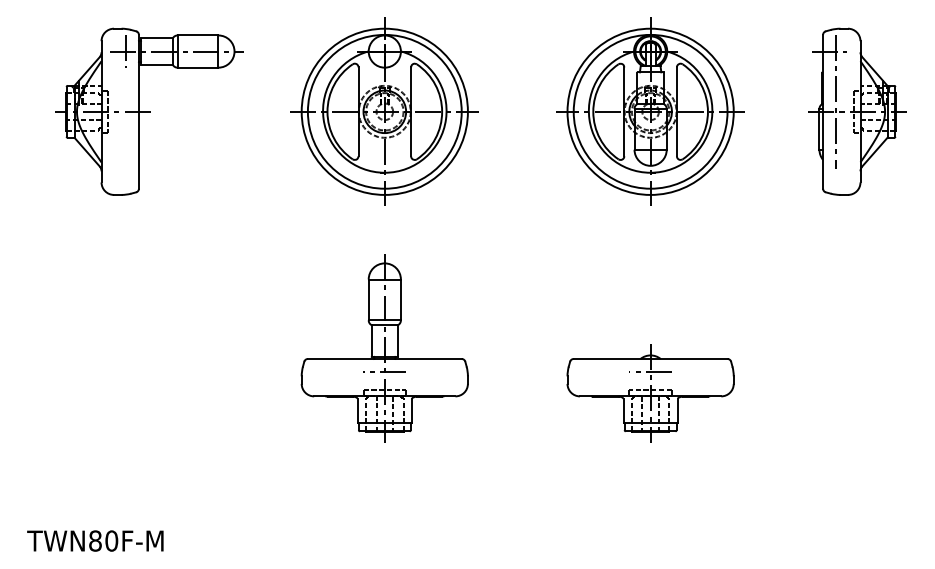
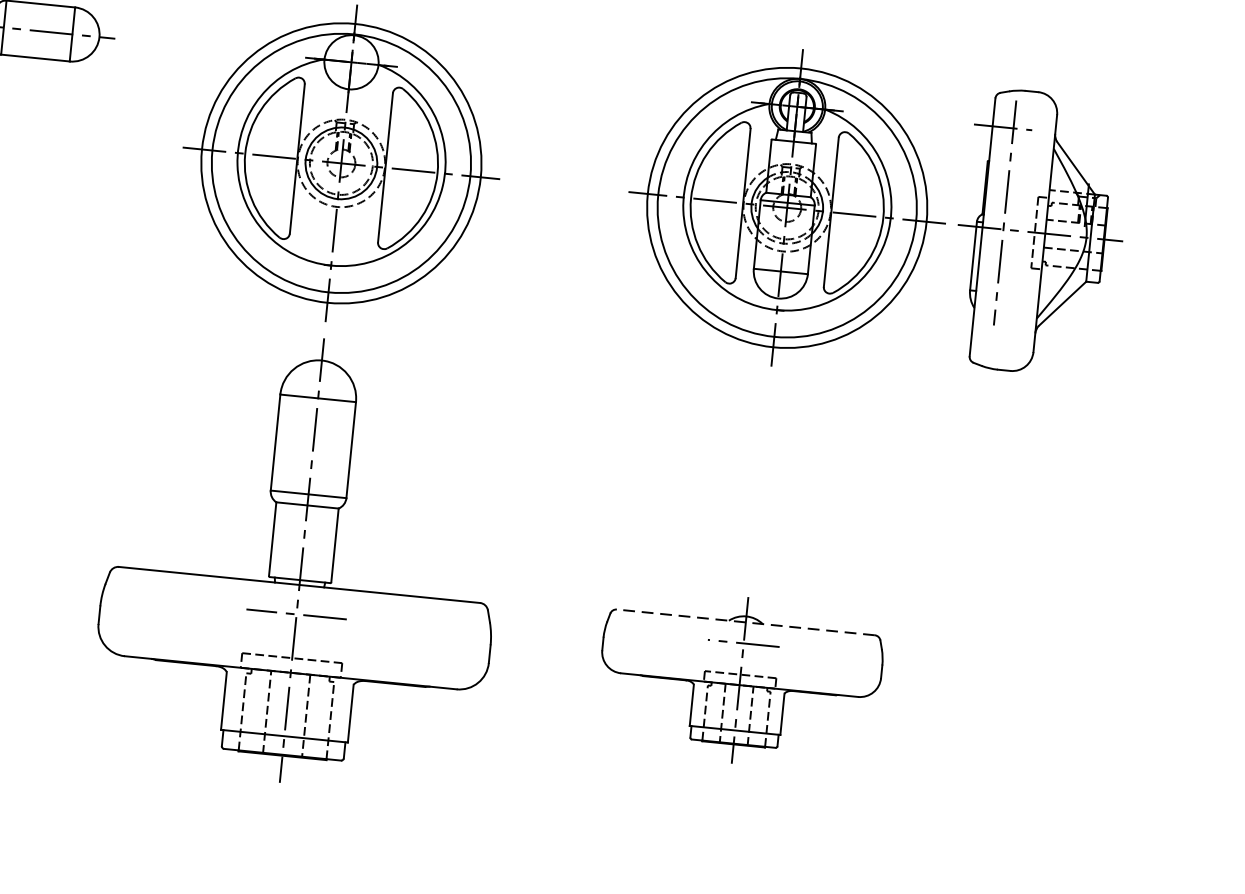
part: (857, 111) -> (1040, 232), moved
part: (384, 348) -> (301, 560), size x1.4
line: (650, 358) -> (745, 621), solid -> dashed

